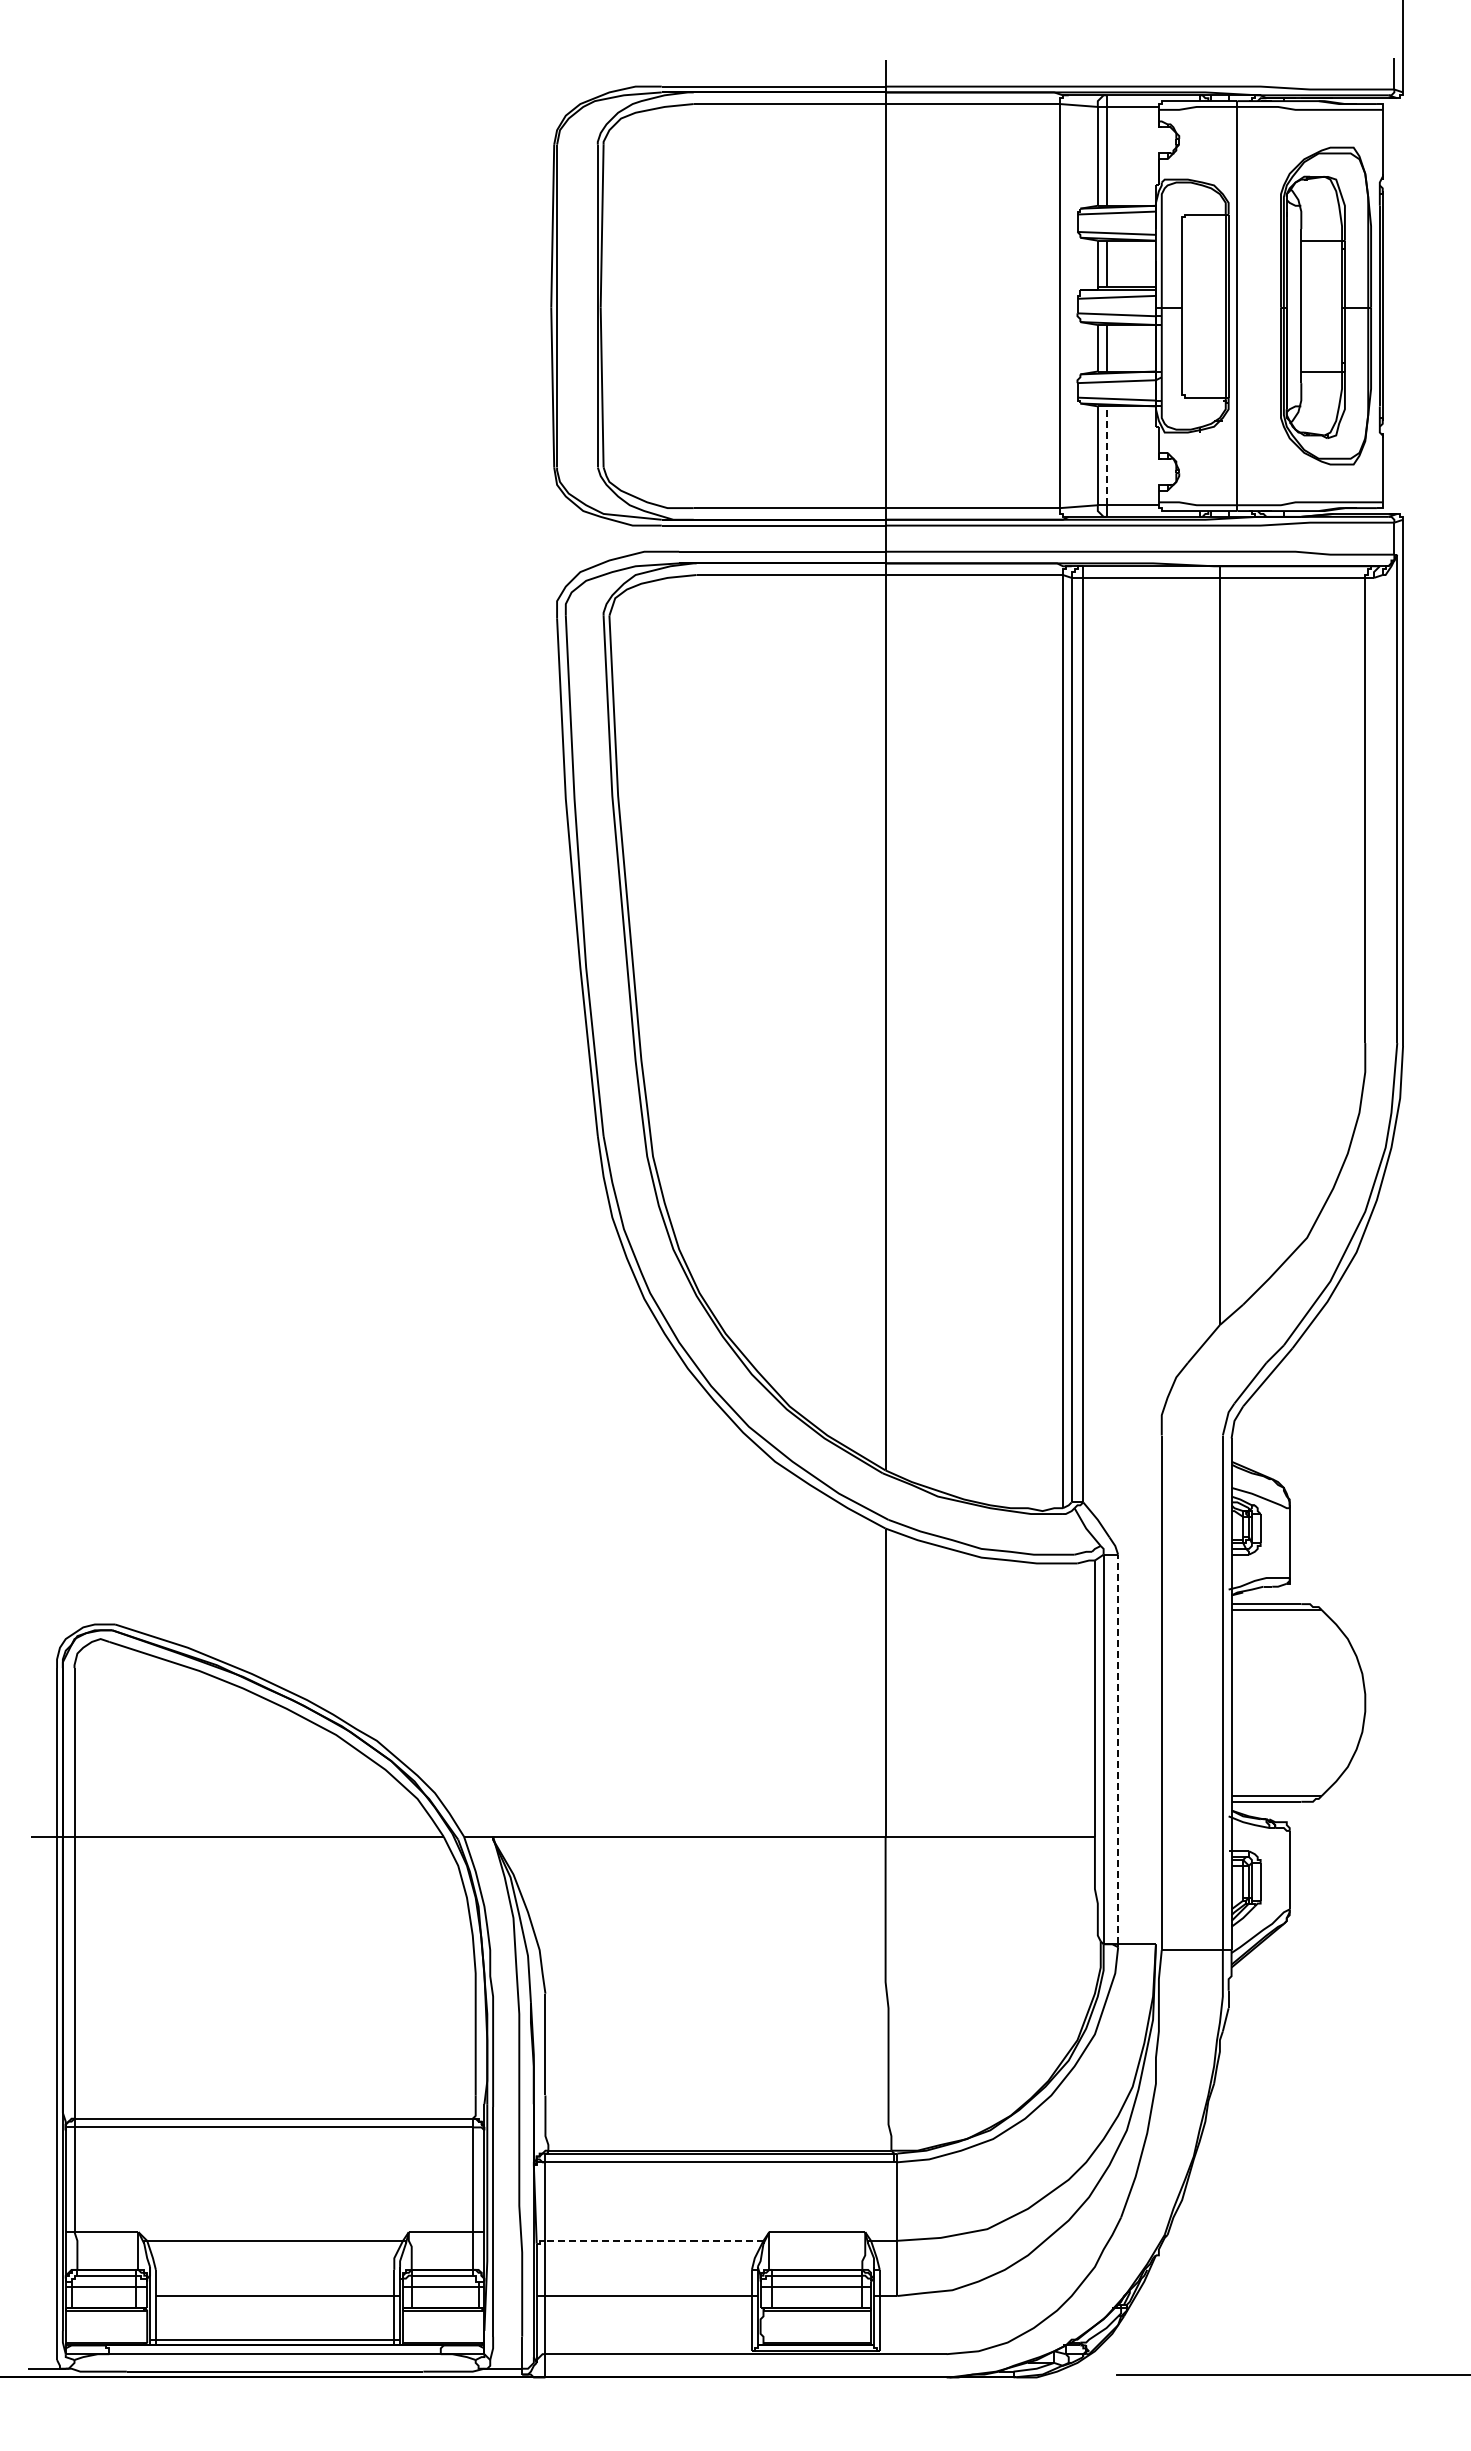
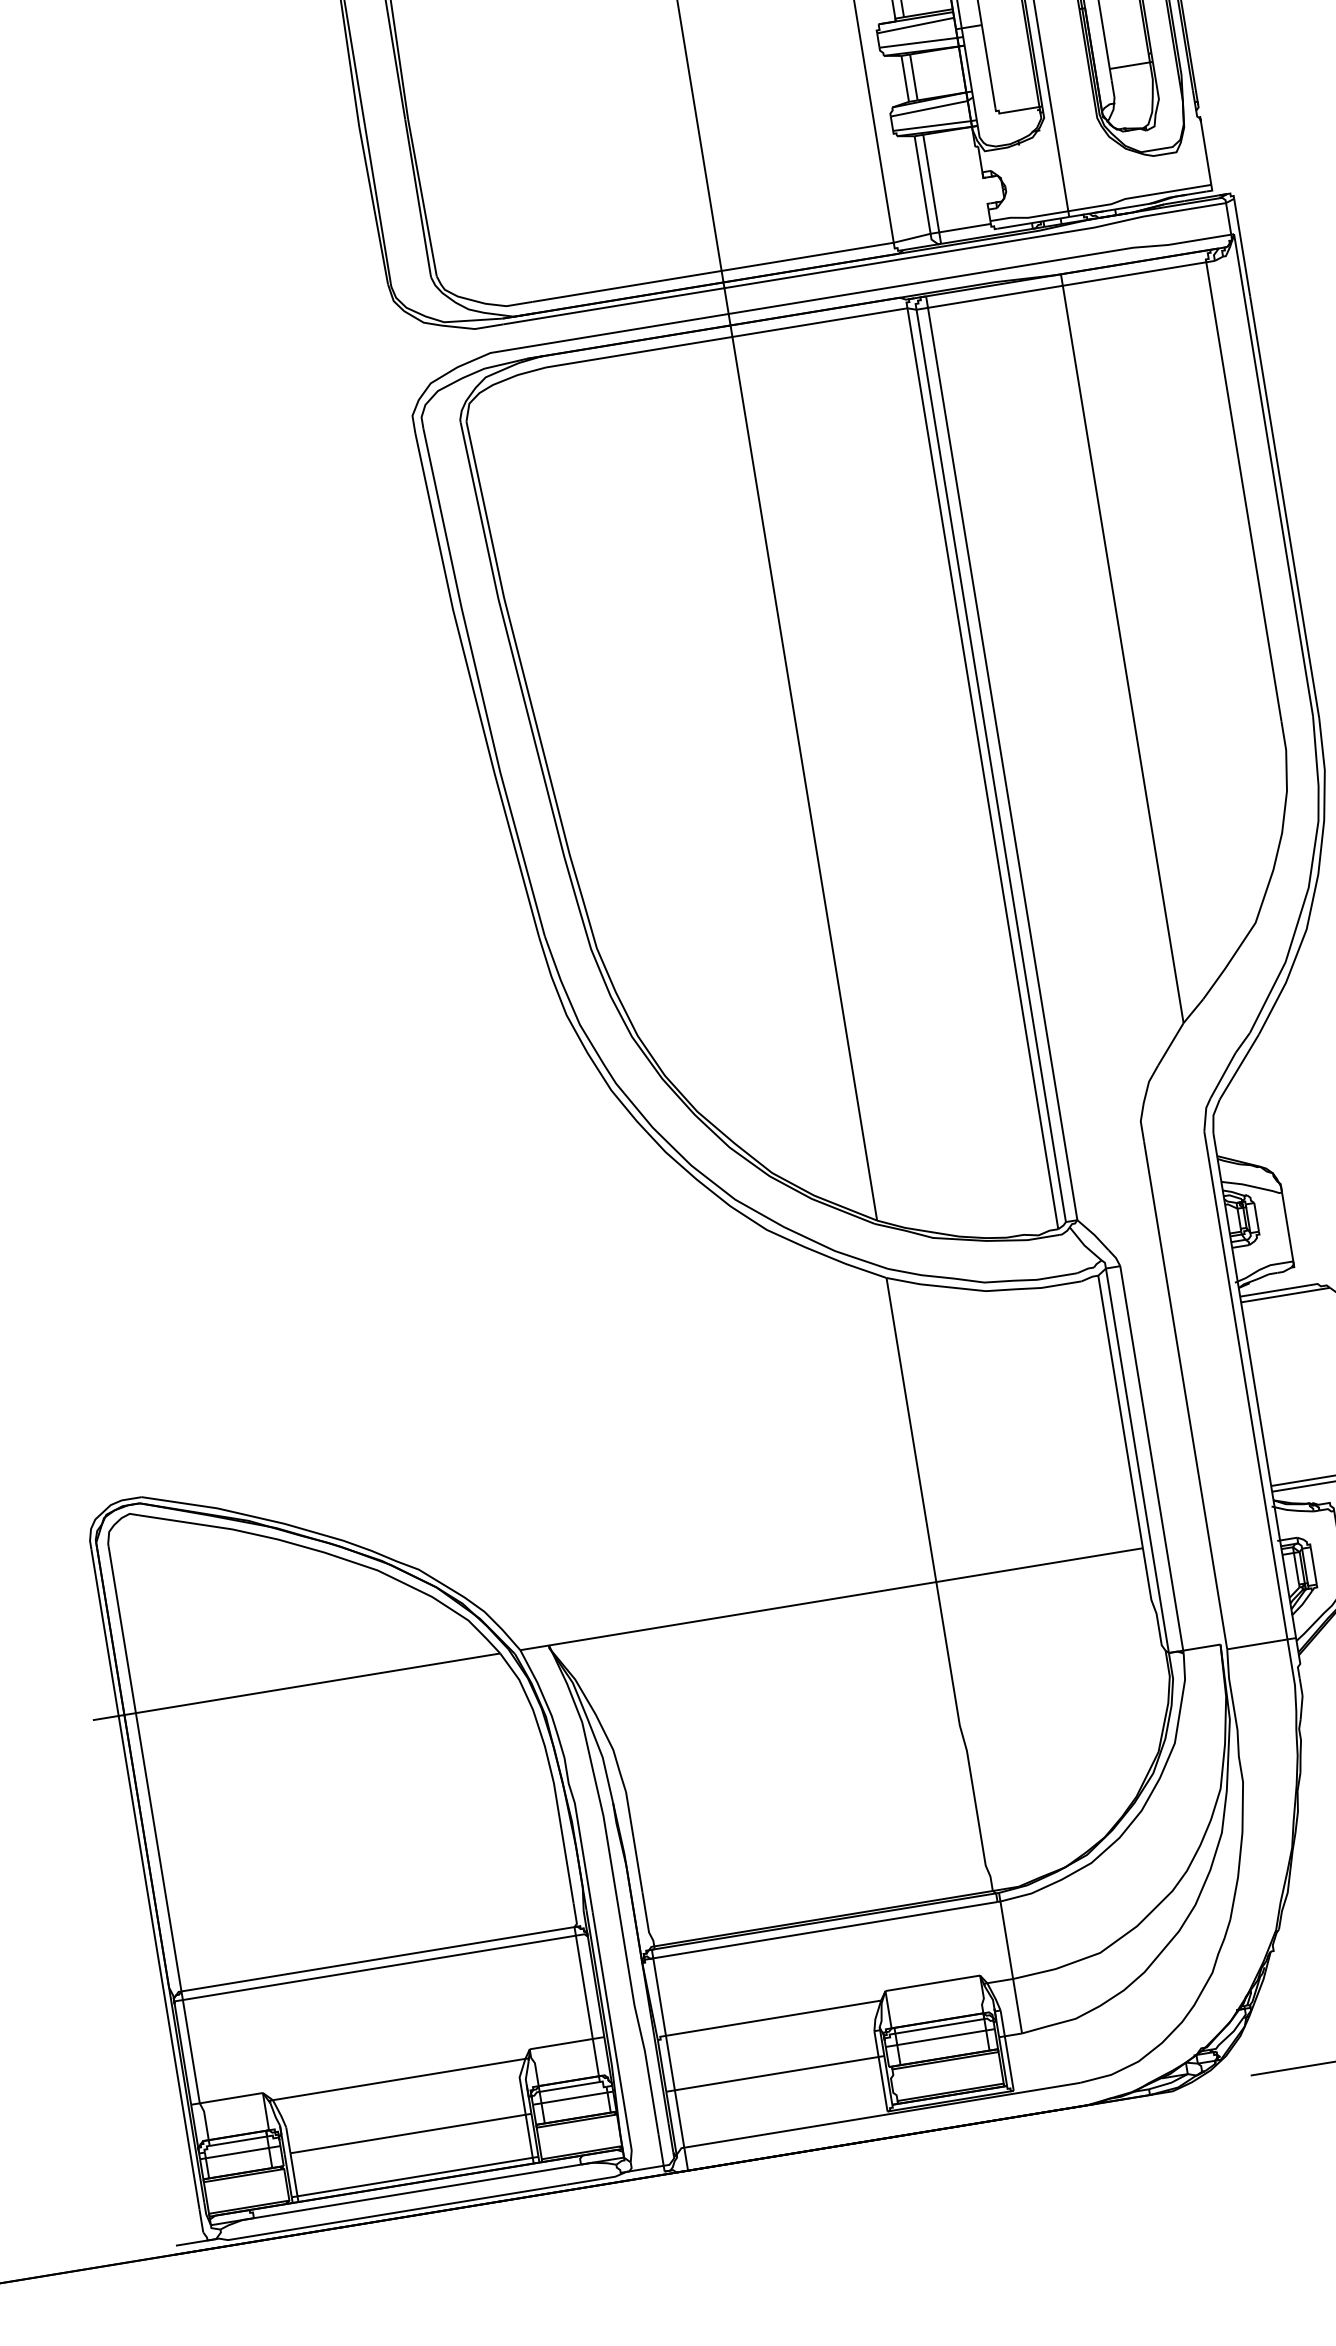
line: (1106, 455) -> (931, 183), dashed -> solid
line: (1118, 1749) -> (1152, 1458), dashed -> solid
line: (653, 2240) -> (772, 2018), dashed -> solid

